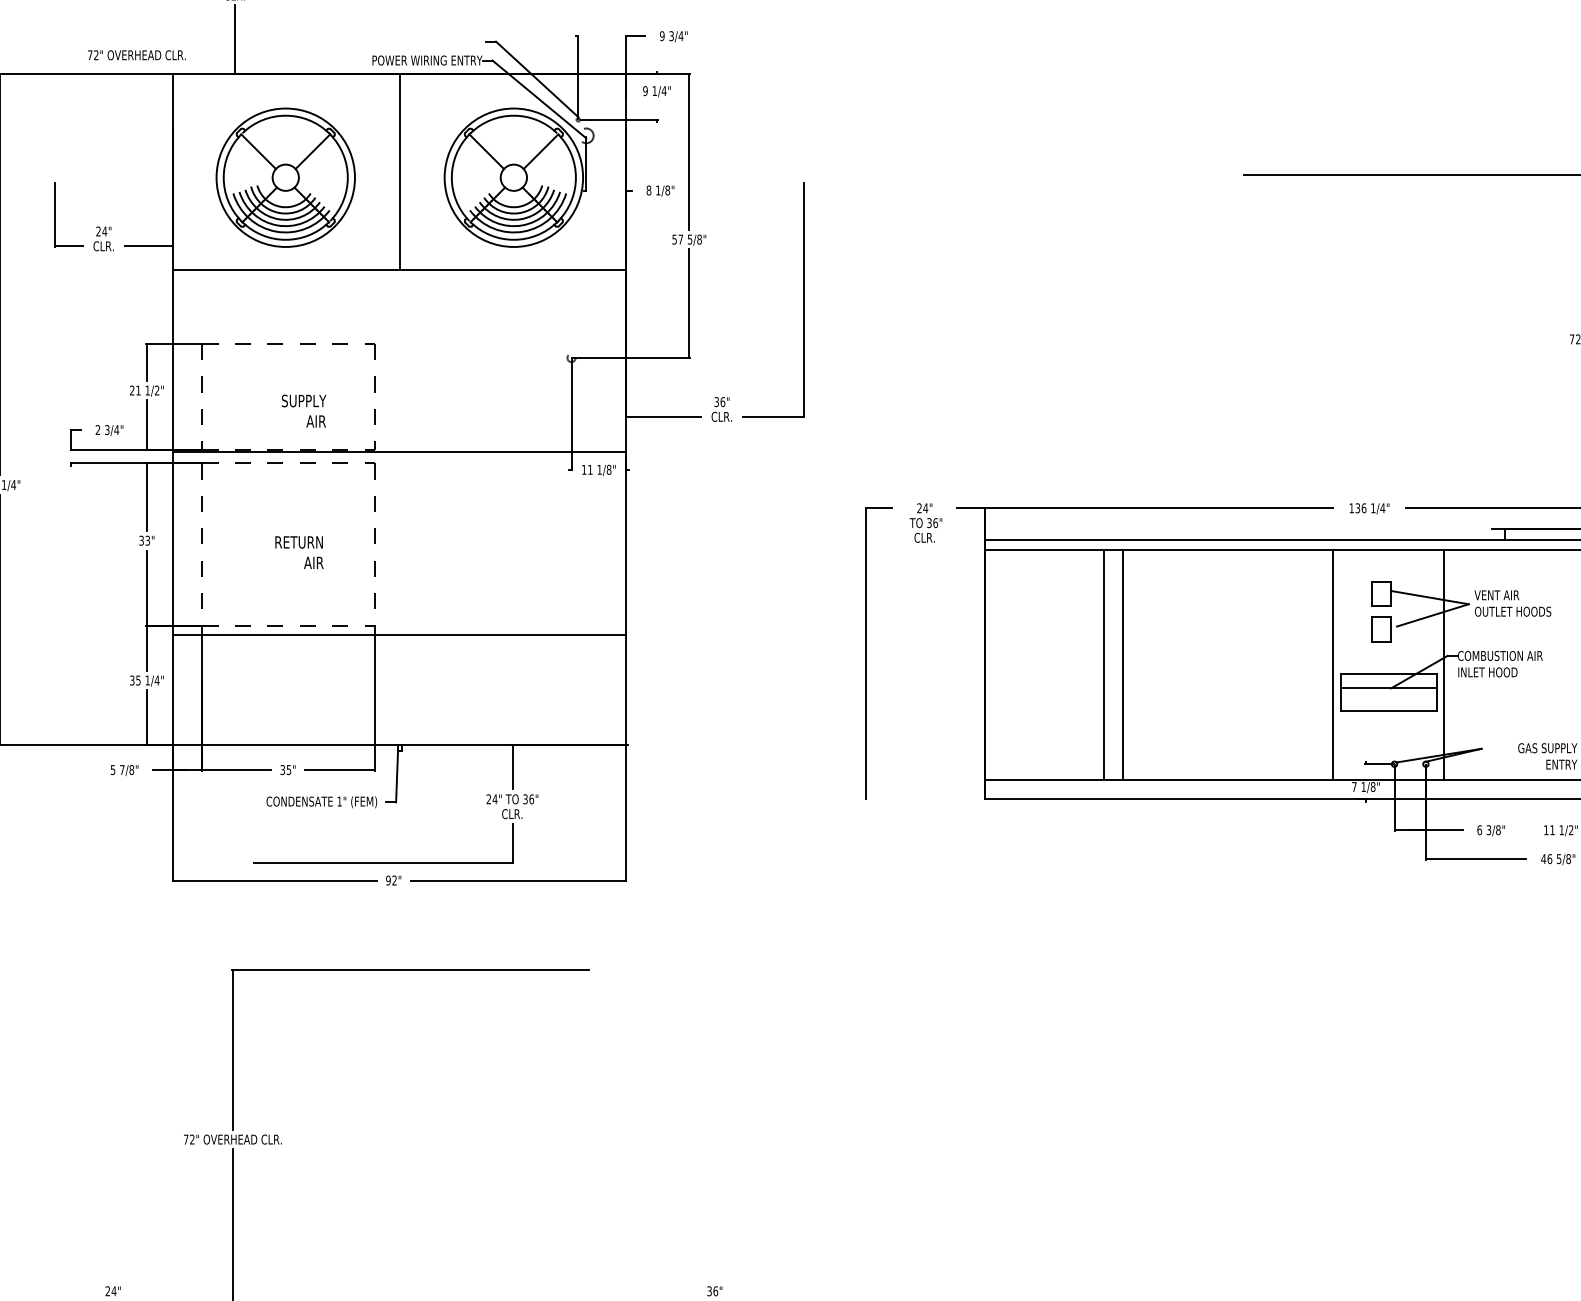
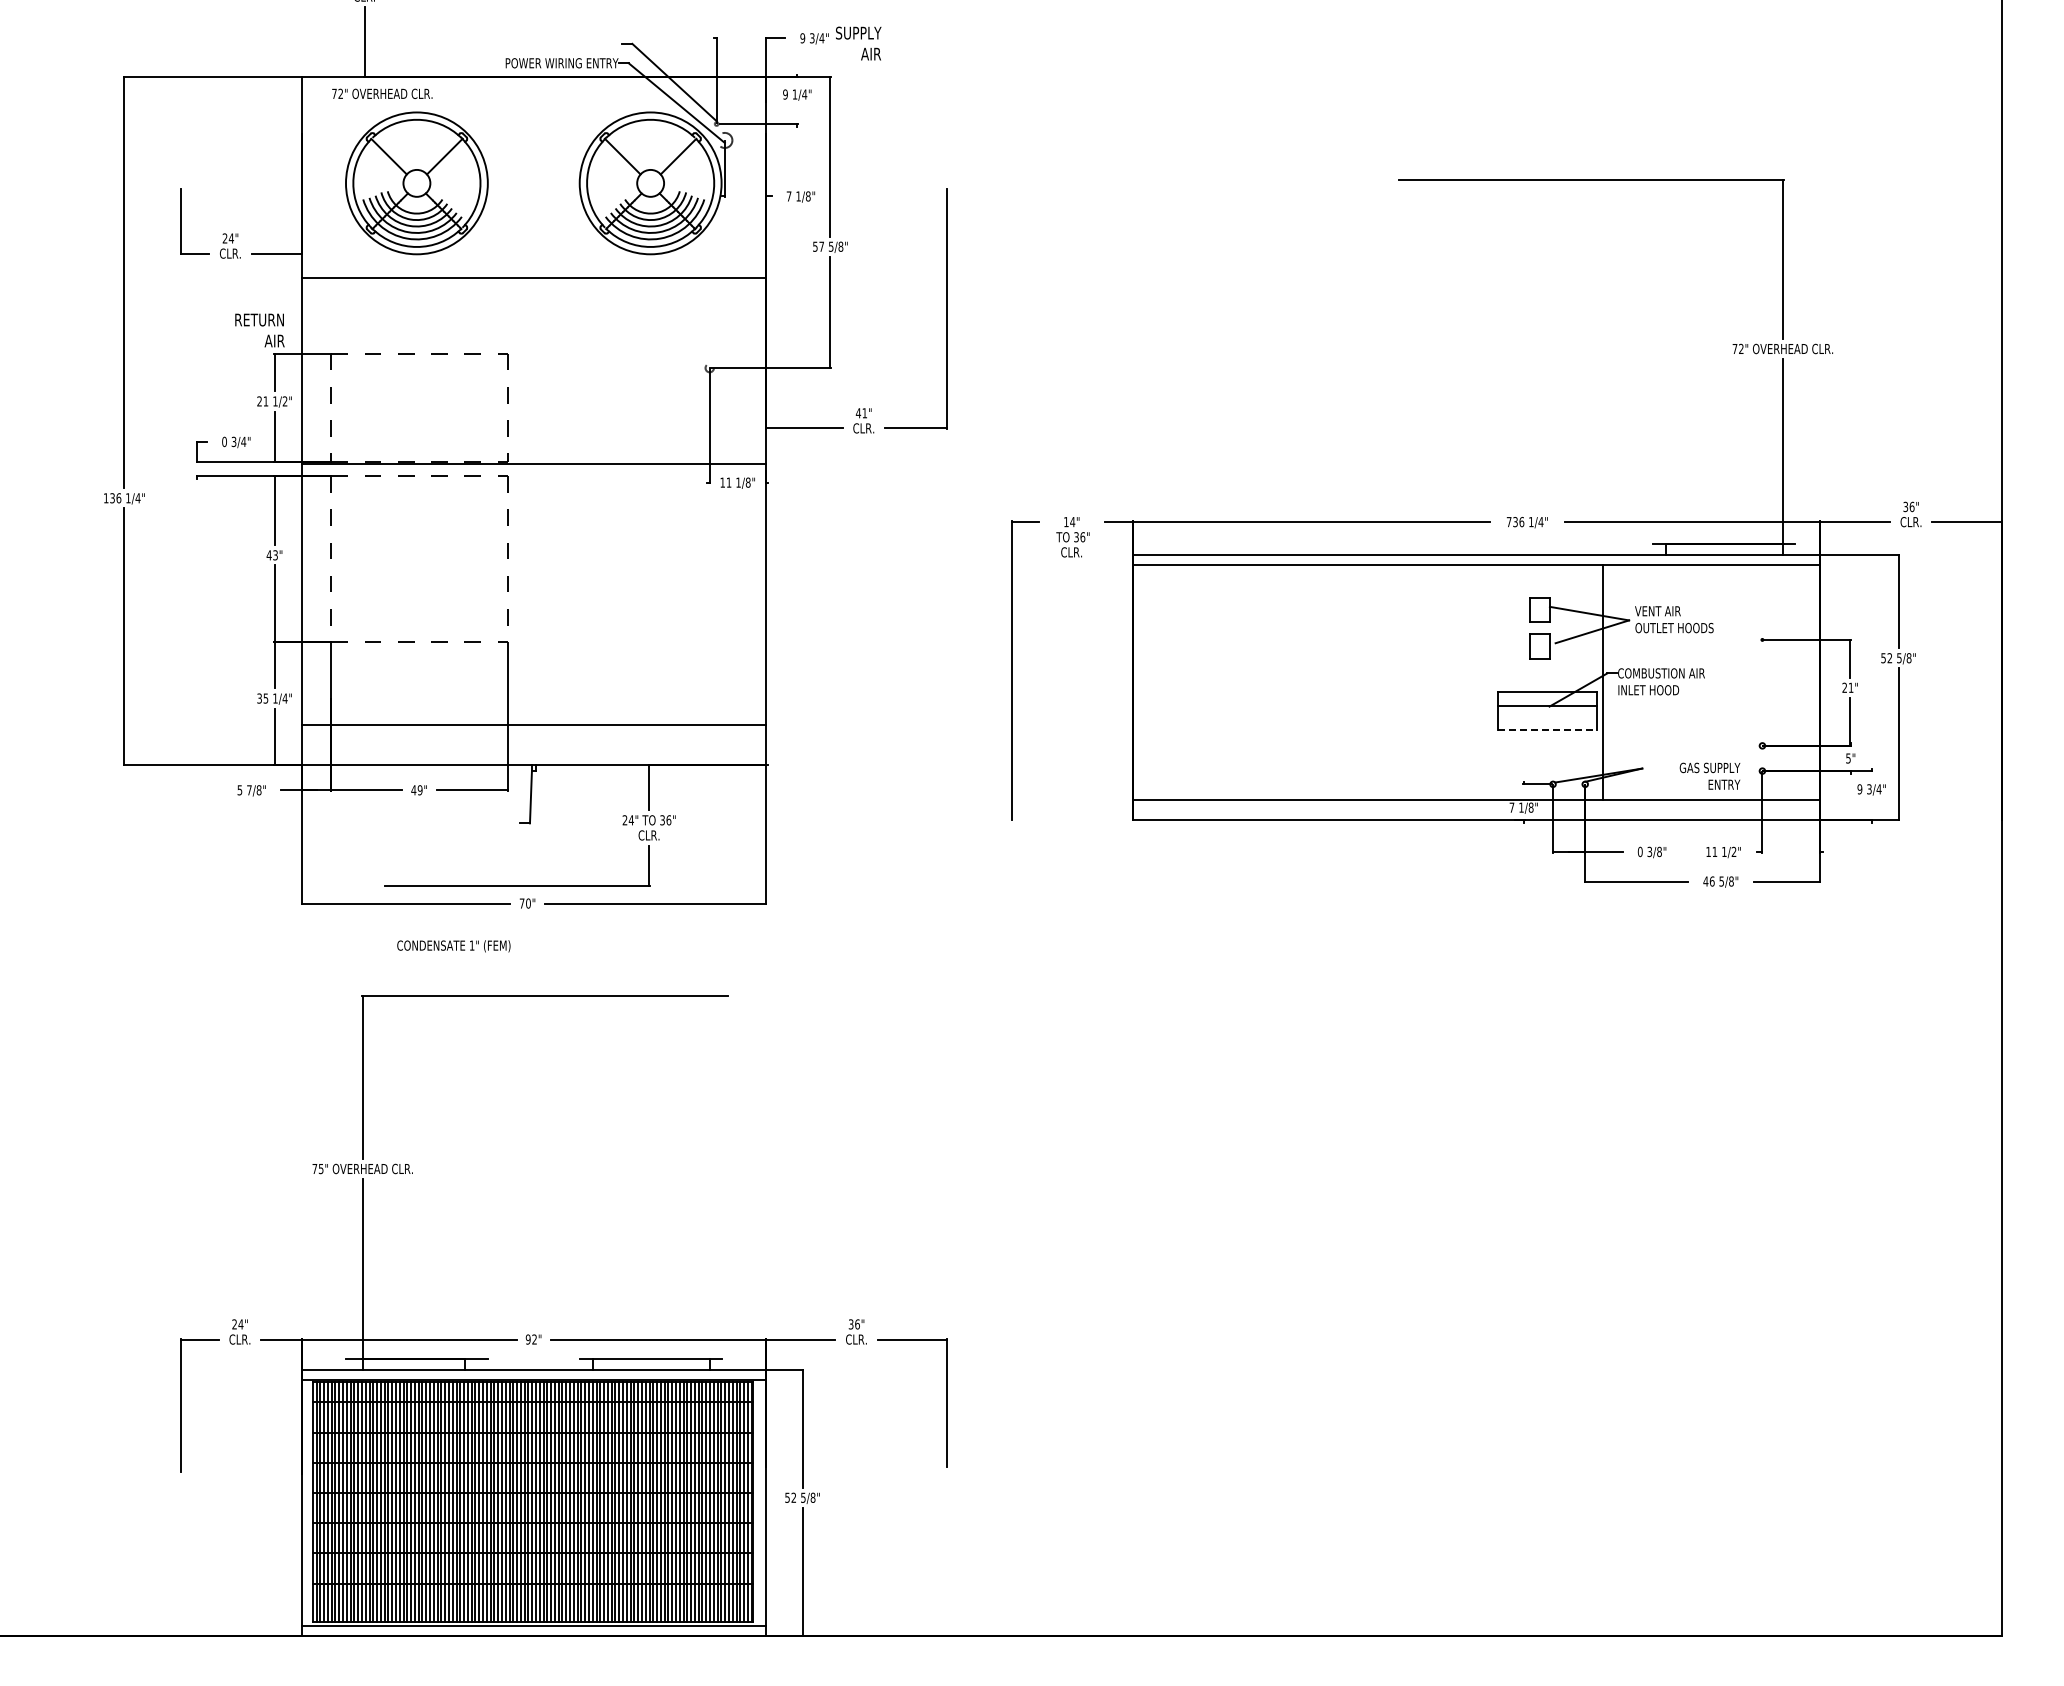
text: (137, 54) -> (382, 93), moved
line: (399, 172) -> (533, 177), removed
text: (648, 190) -> (788, 196), 8 -> 7
text: (719, 402) -> (861, 413), 36" -> 41"
text: (303, 411) -> (858, 43), moved
text: (97, 429) -> (224, 441), 2 -> 0
text: (919, 507) -> (1066, 521), 24" -> 14"
text: (1351, 508) -> (1508, 522), 136 -> 736
text: (140, 540) -> (268, 555), 33" -> 43"
text: (299, 552) -> (259, 330), moved
line: (399, 634) -> (533, 724), moved
line: (1104, 664) -> (1255, 682), removed
line: (1123, 664) -> (1275, 682), removed
line: (1333, 664) -> (1490, 682), removed
line: (1389, 710) -> (1547, 729), solid -> dashed
text: (285, 770) -> (416, 790), 35" -> 49"
text: (321, 802) -> (453, 946), moved
text: (1479, 829) -> (1640, 851), 6 -> 0
text: (390, 880) -> (524, 903), 92" -> 70"
text: (191, 1139) -> (320, 1168), 72" -> 75"

